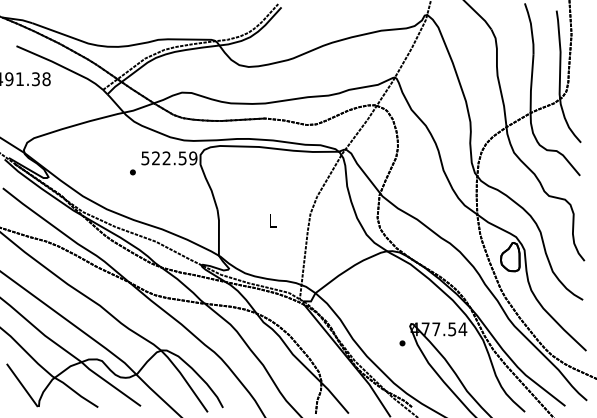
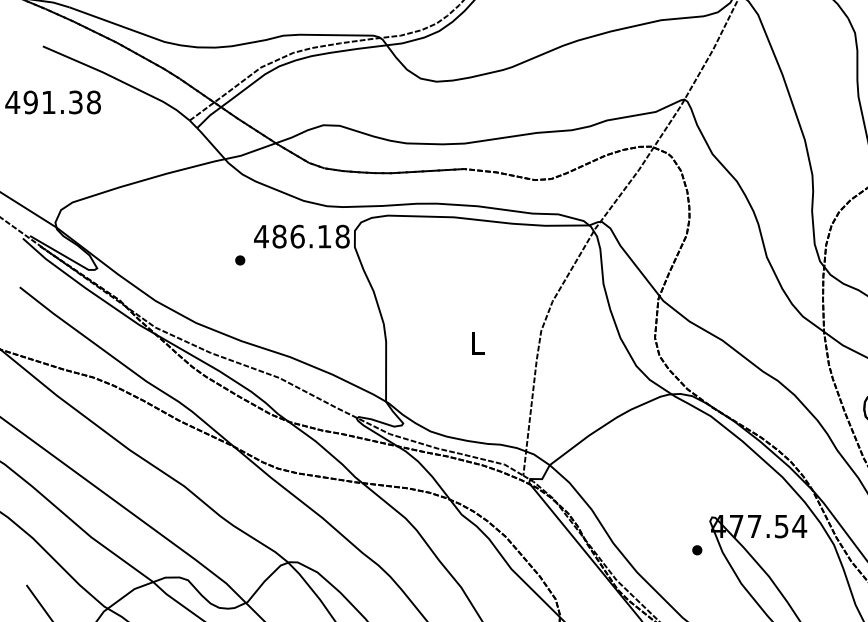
text: (169, 158) -> (302, 236), 522.59 -> 486.18

